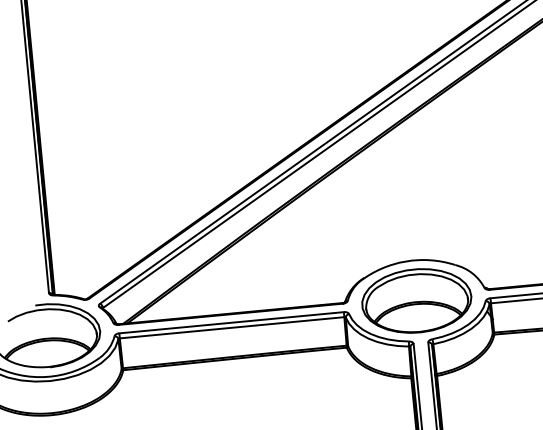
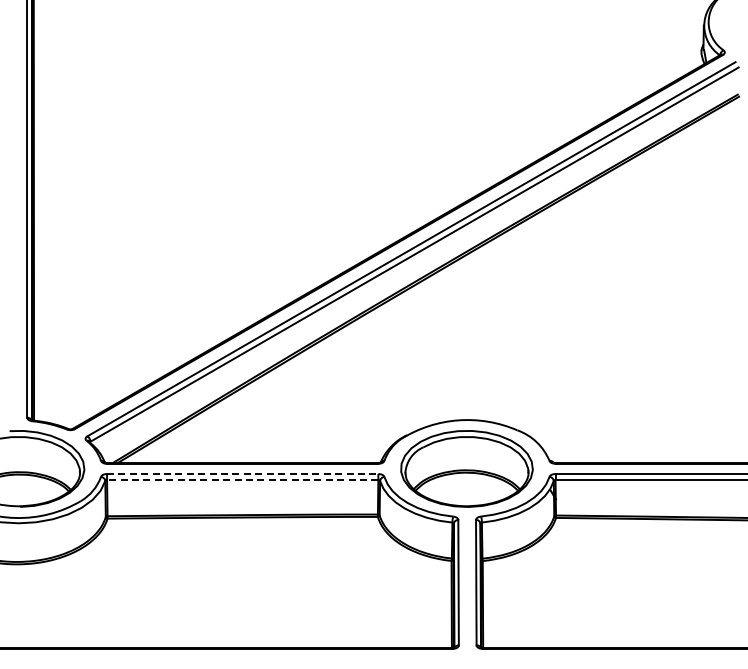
line: (231, 323) -> (242, 474), solid -> dashed
line: (231, 328) -> (242, 480), solid -> dashed

